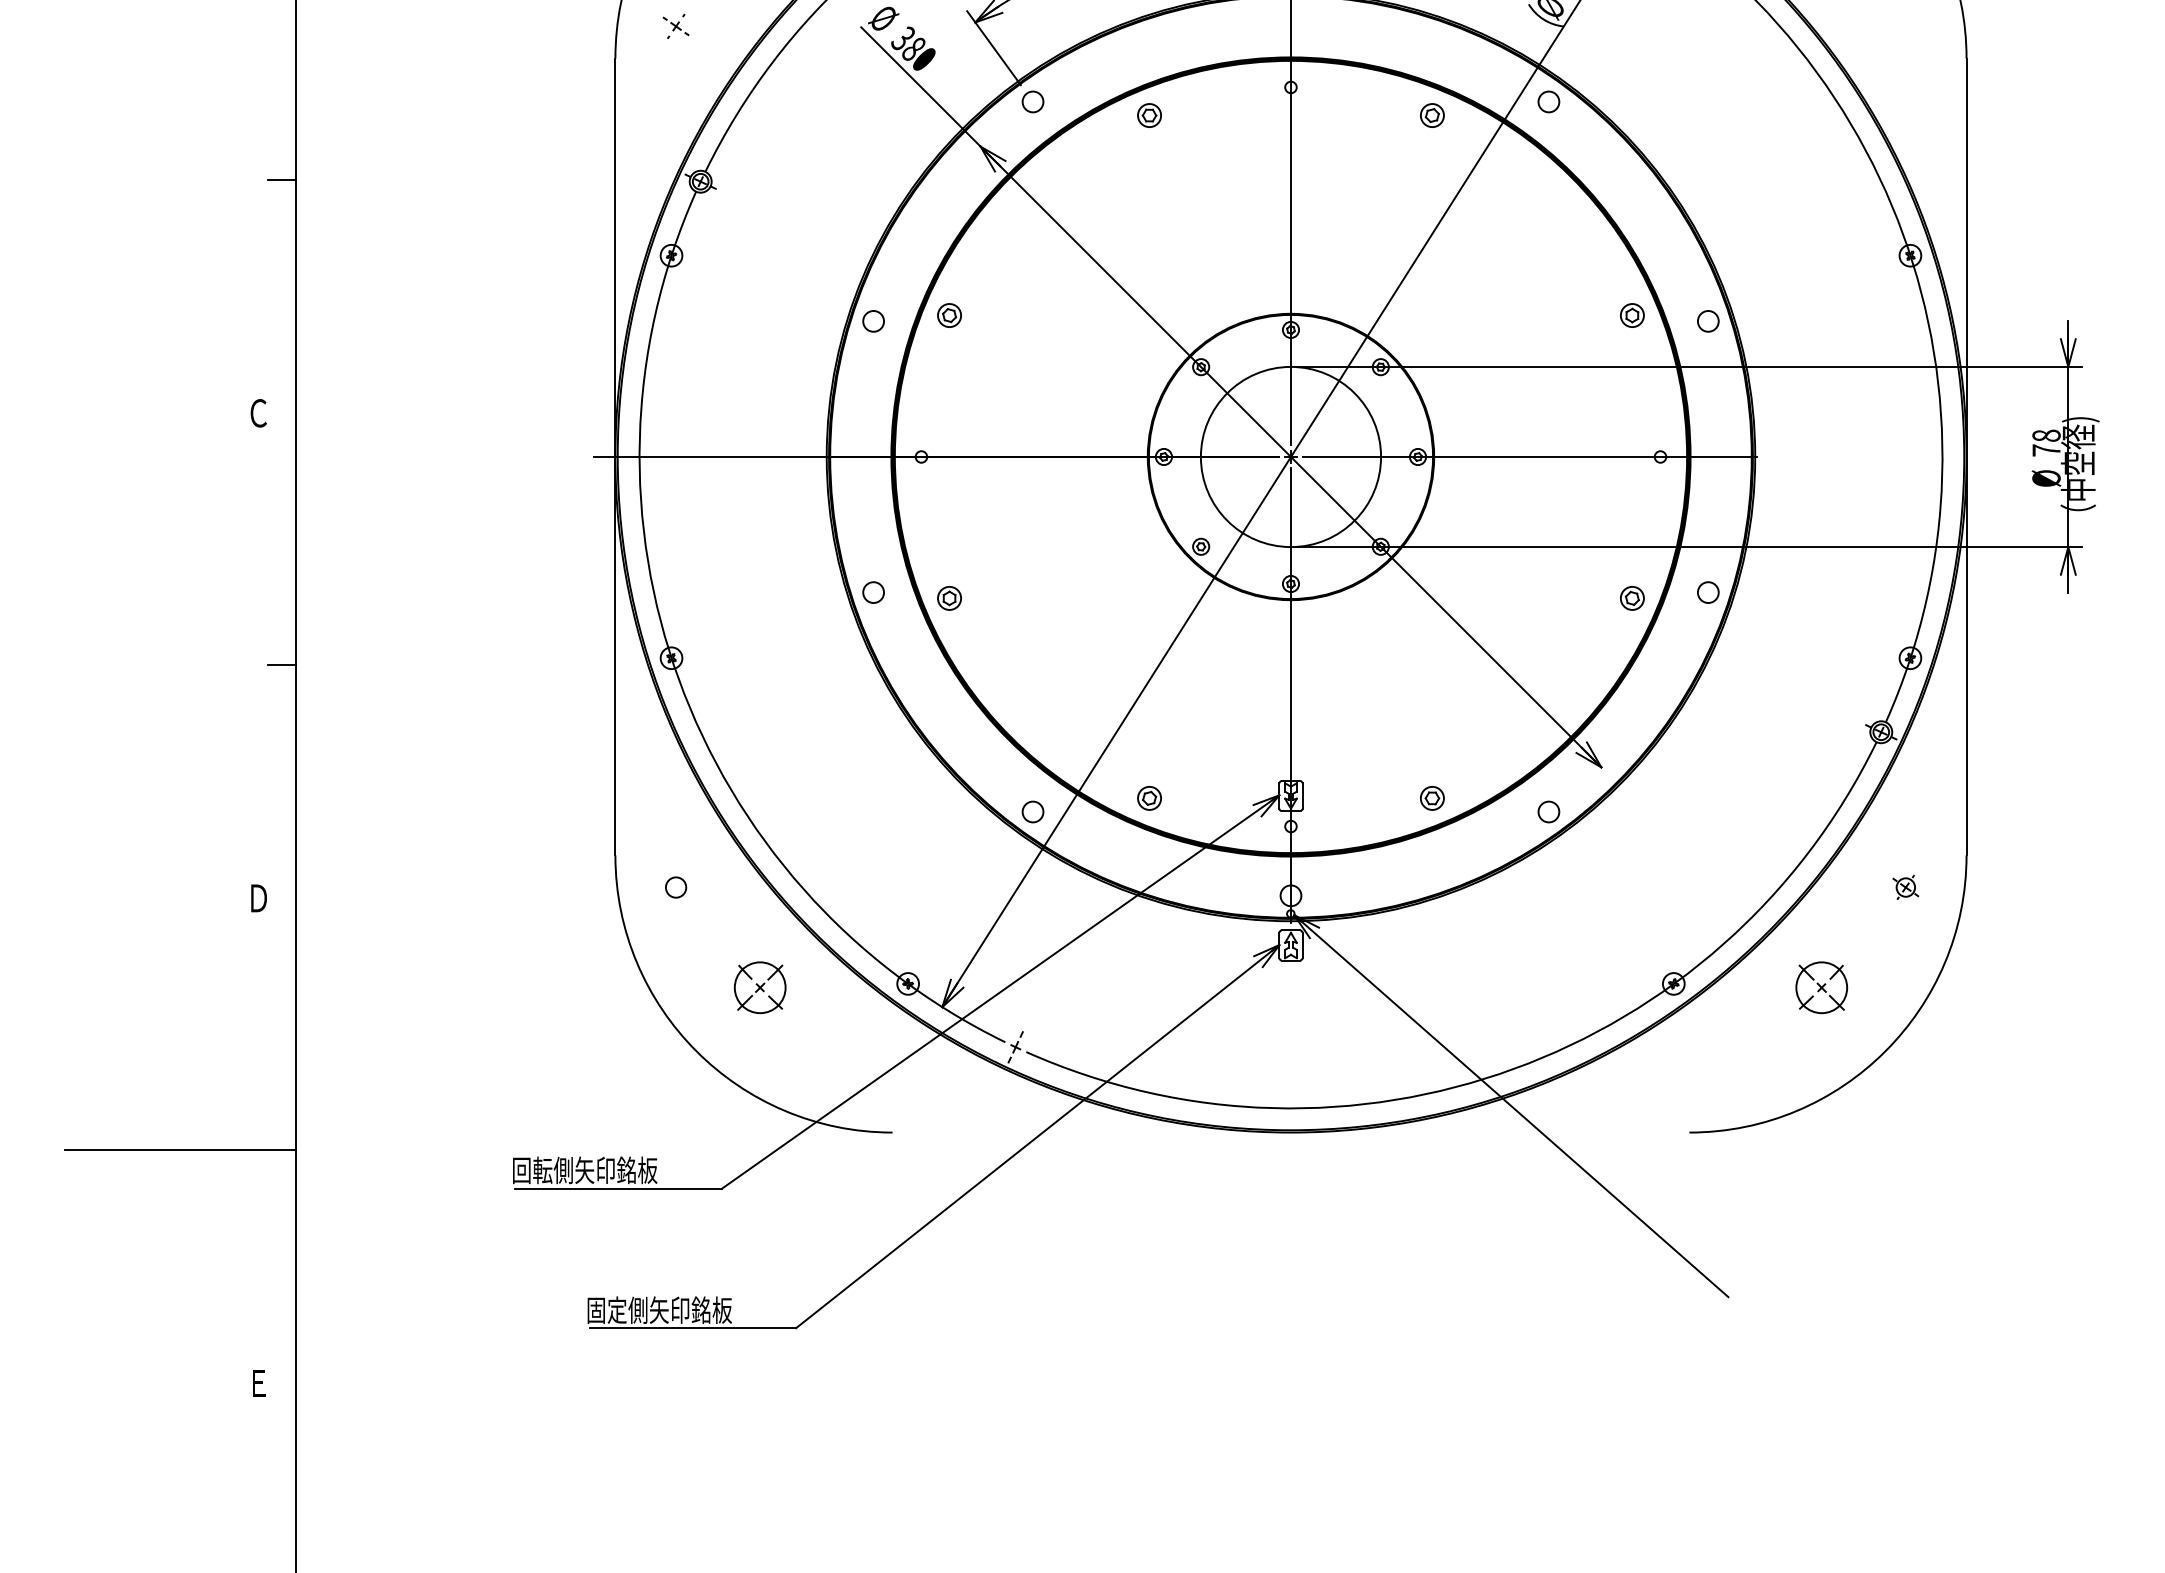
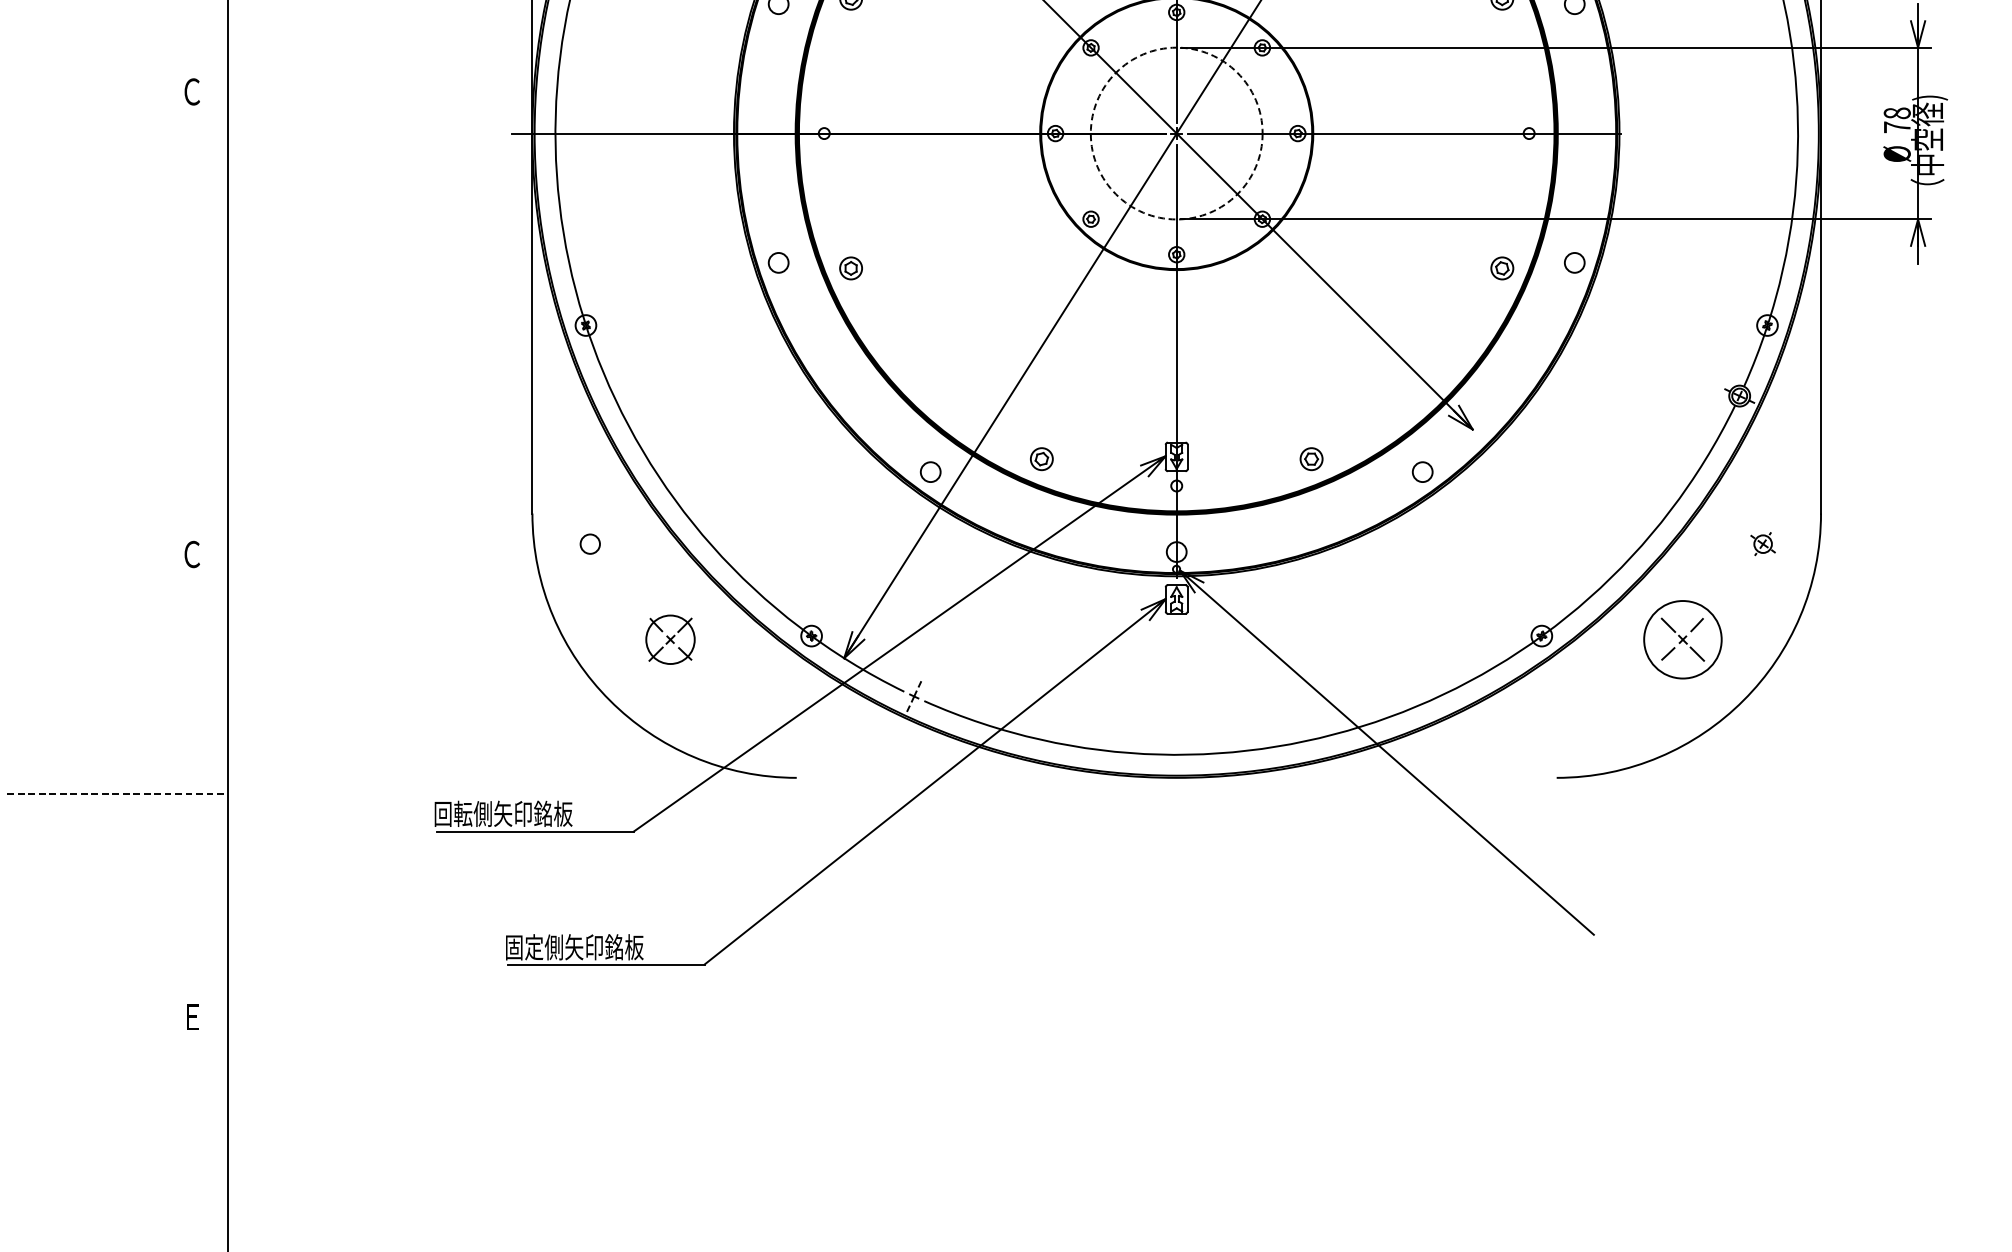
circle: (1290, 456) -> (1176, 133), solid -> dashed
line: (281, 664) -> (213, 331), removed
text: (258, 898) -> (192, 554), Ｄ -> Ｃ
circle: (1821, 987) -> (1682, 639), size x1.6
line: (180, 1149) -> (117, 794), solid -> dashed

